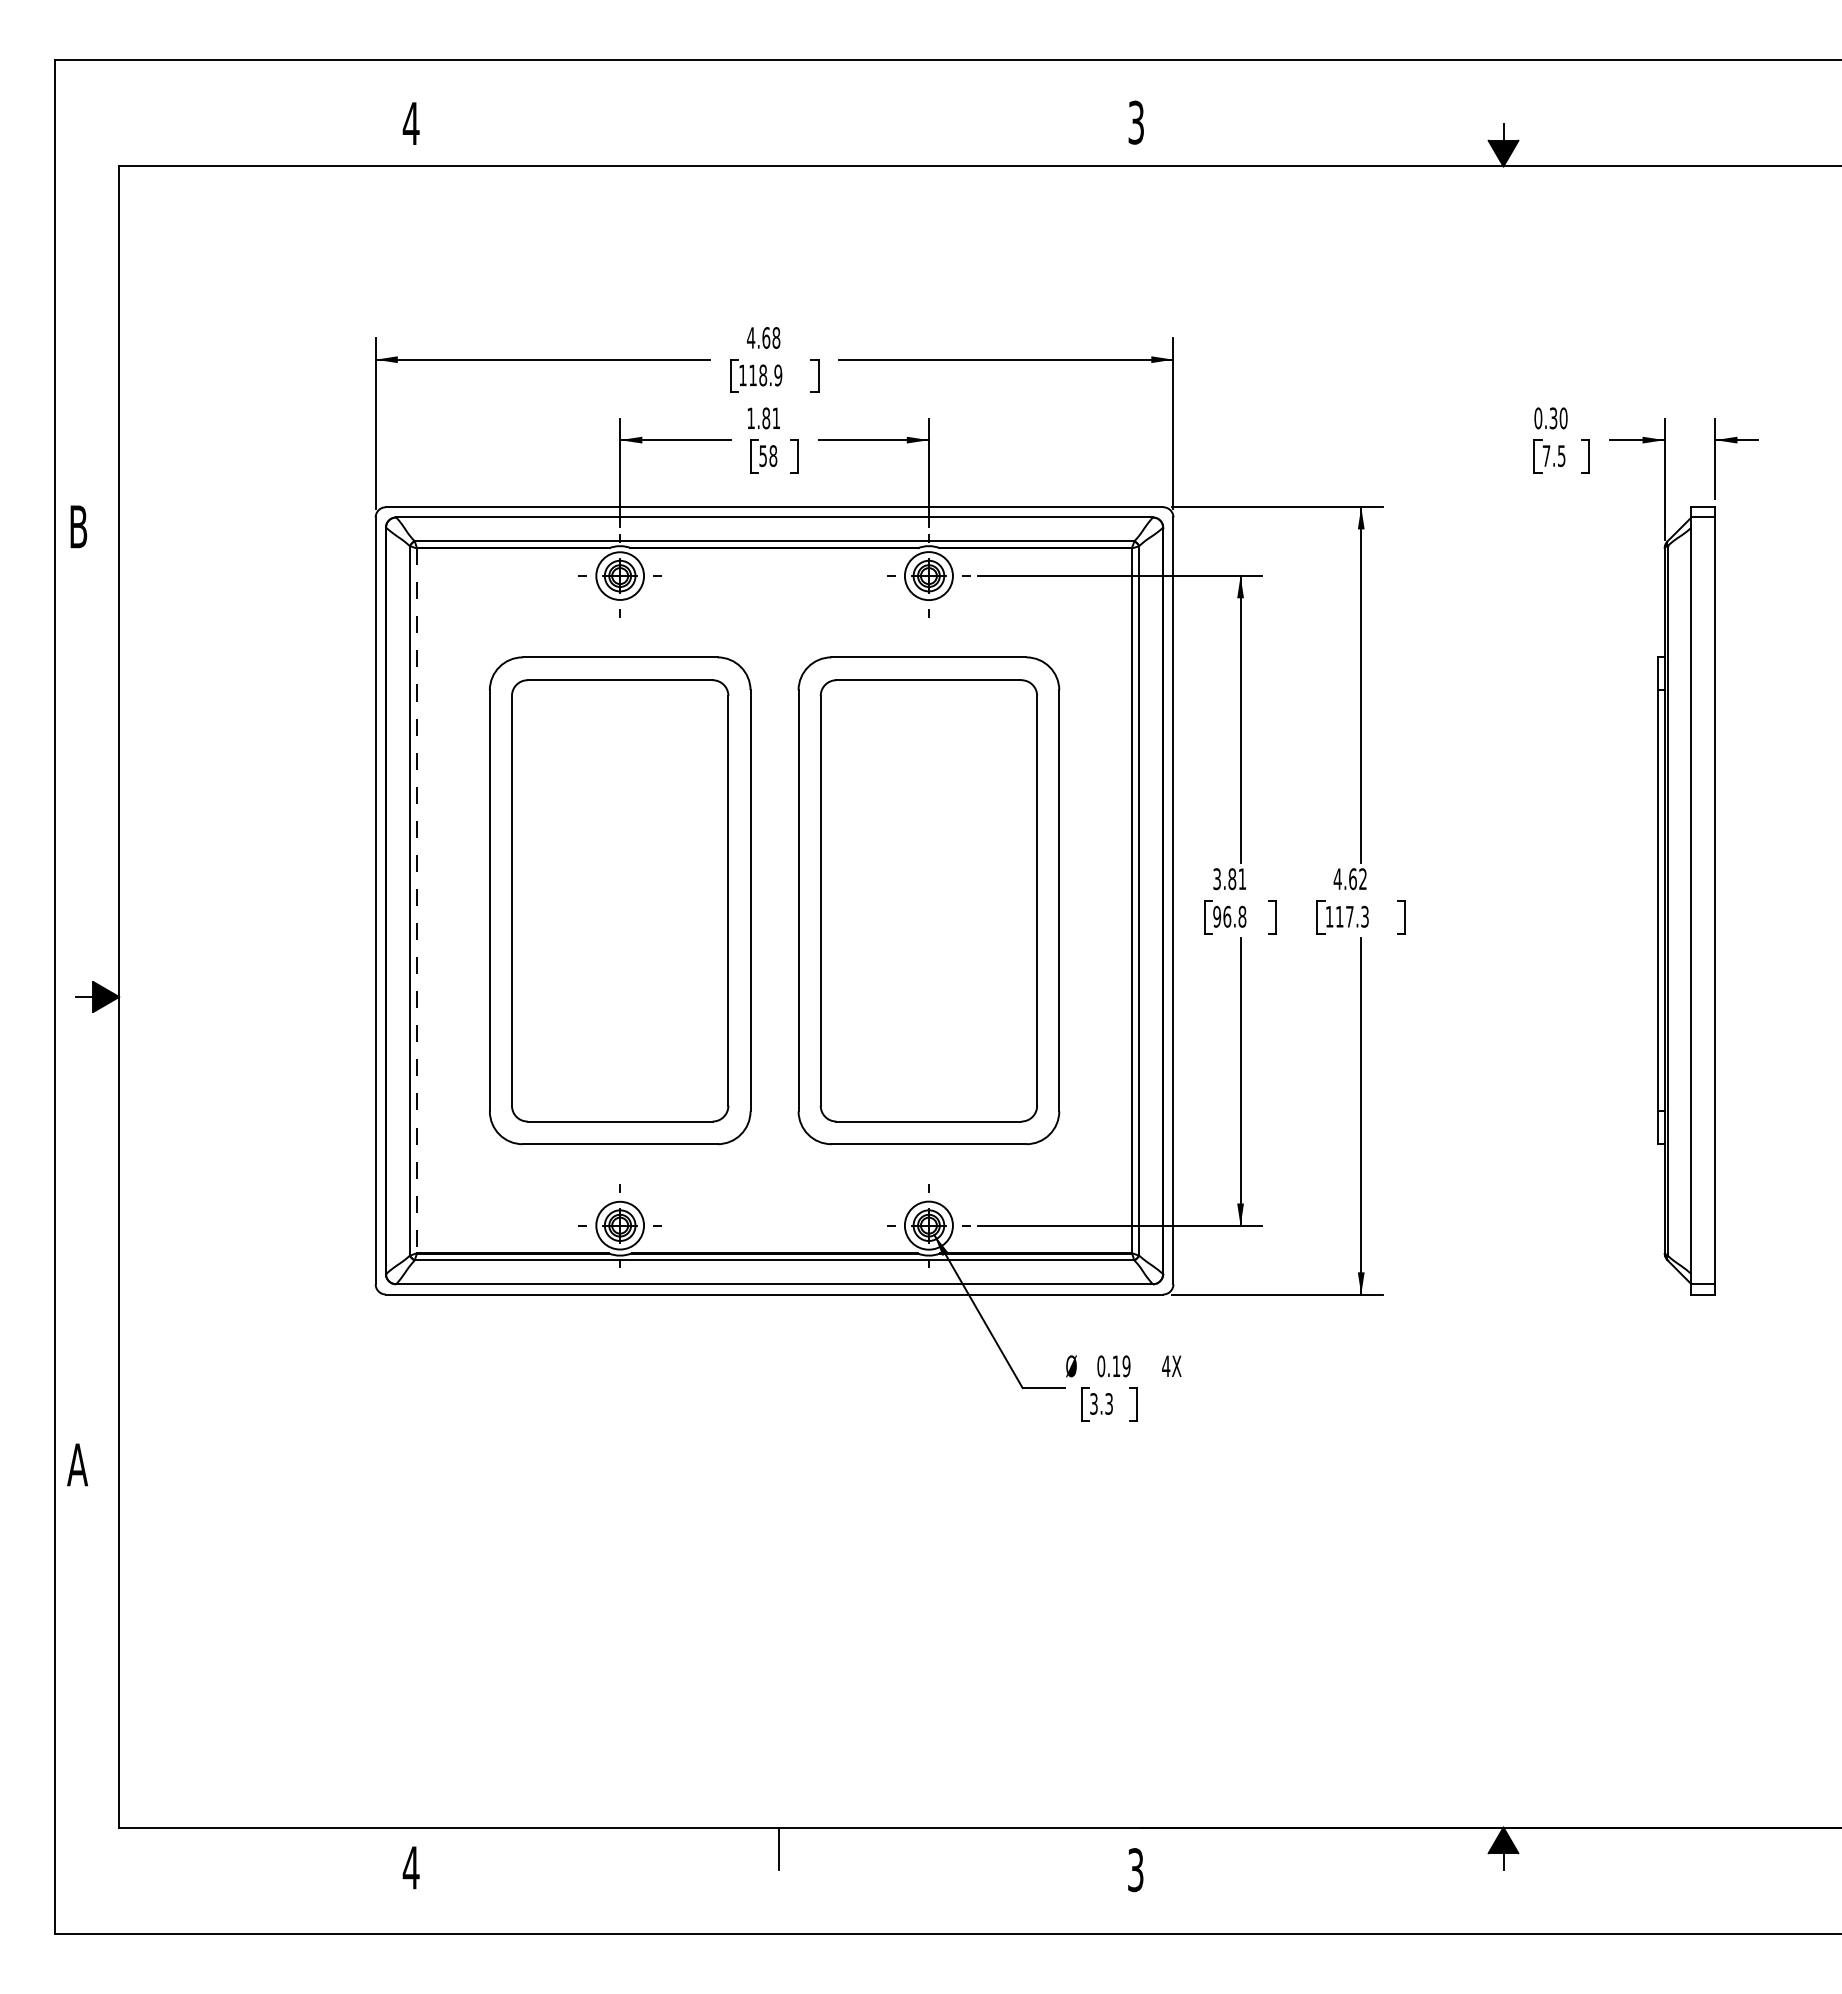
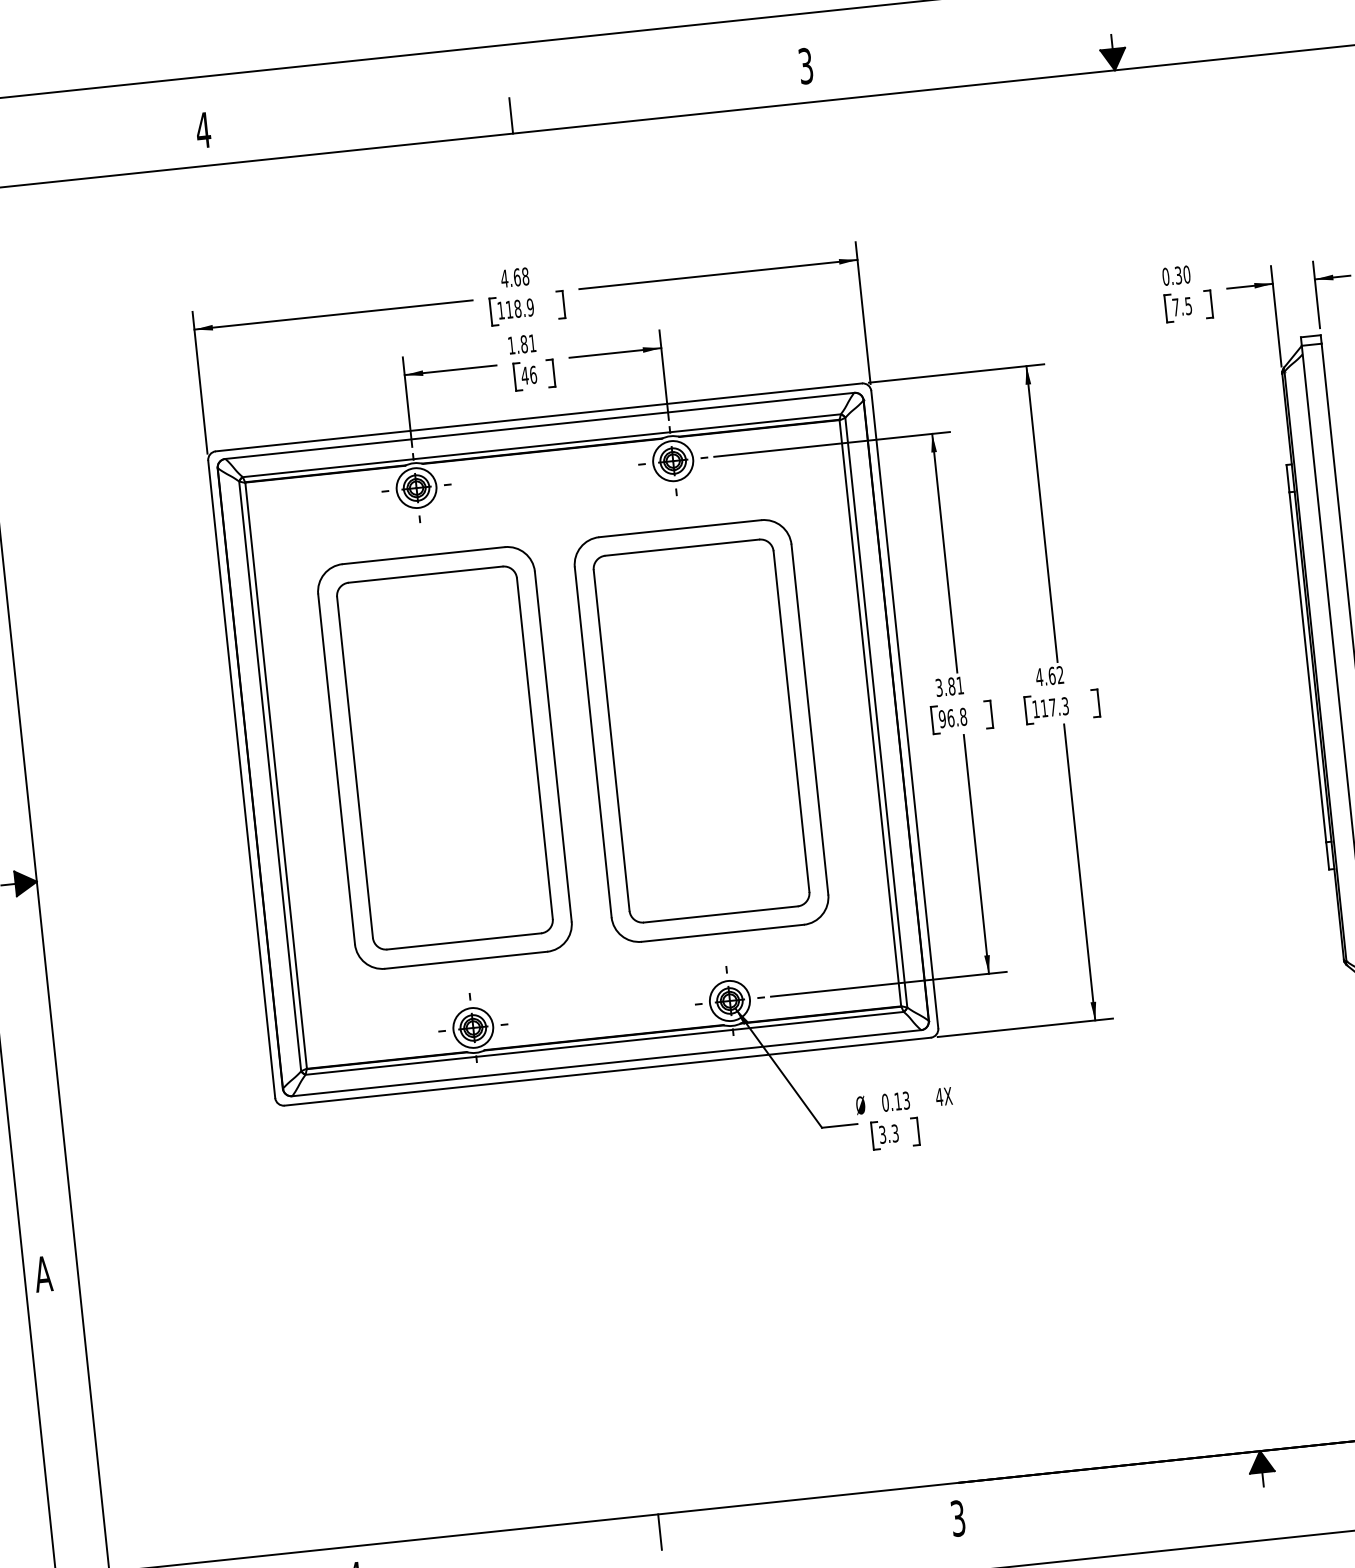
line: (779, 144) -> (511, 115), added
text: (768, 456) -> (529, 375), 58 -> 46
line: (417, 900) -> (276, 775), dashed -> solid
text: (1126, 1365) -> (906, 1099), 0.19 -> 0.13

